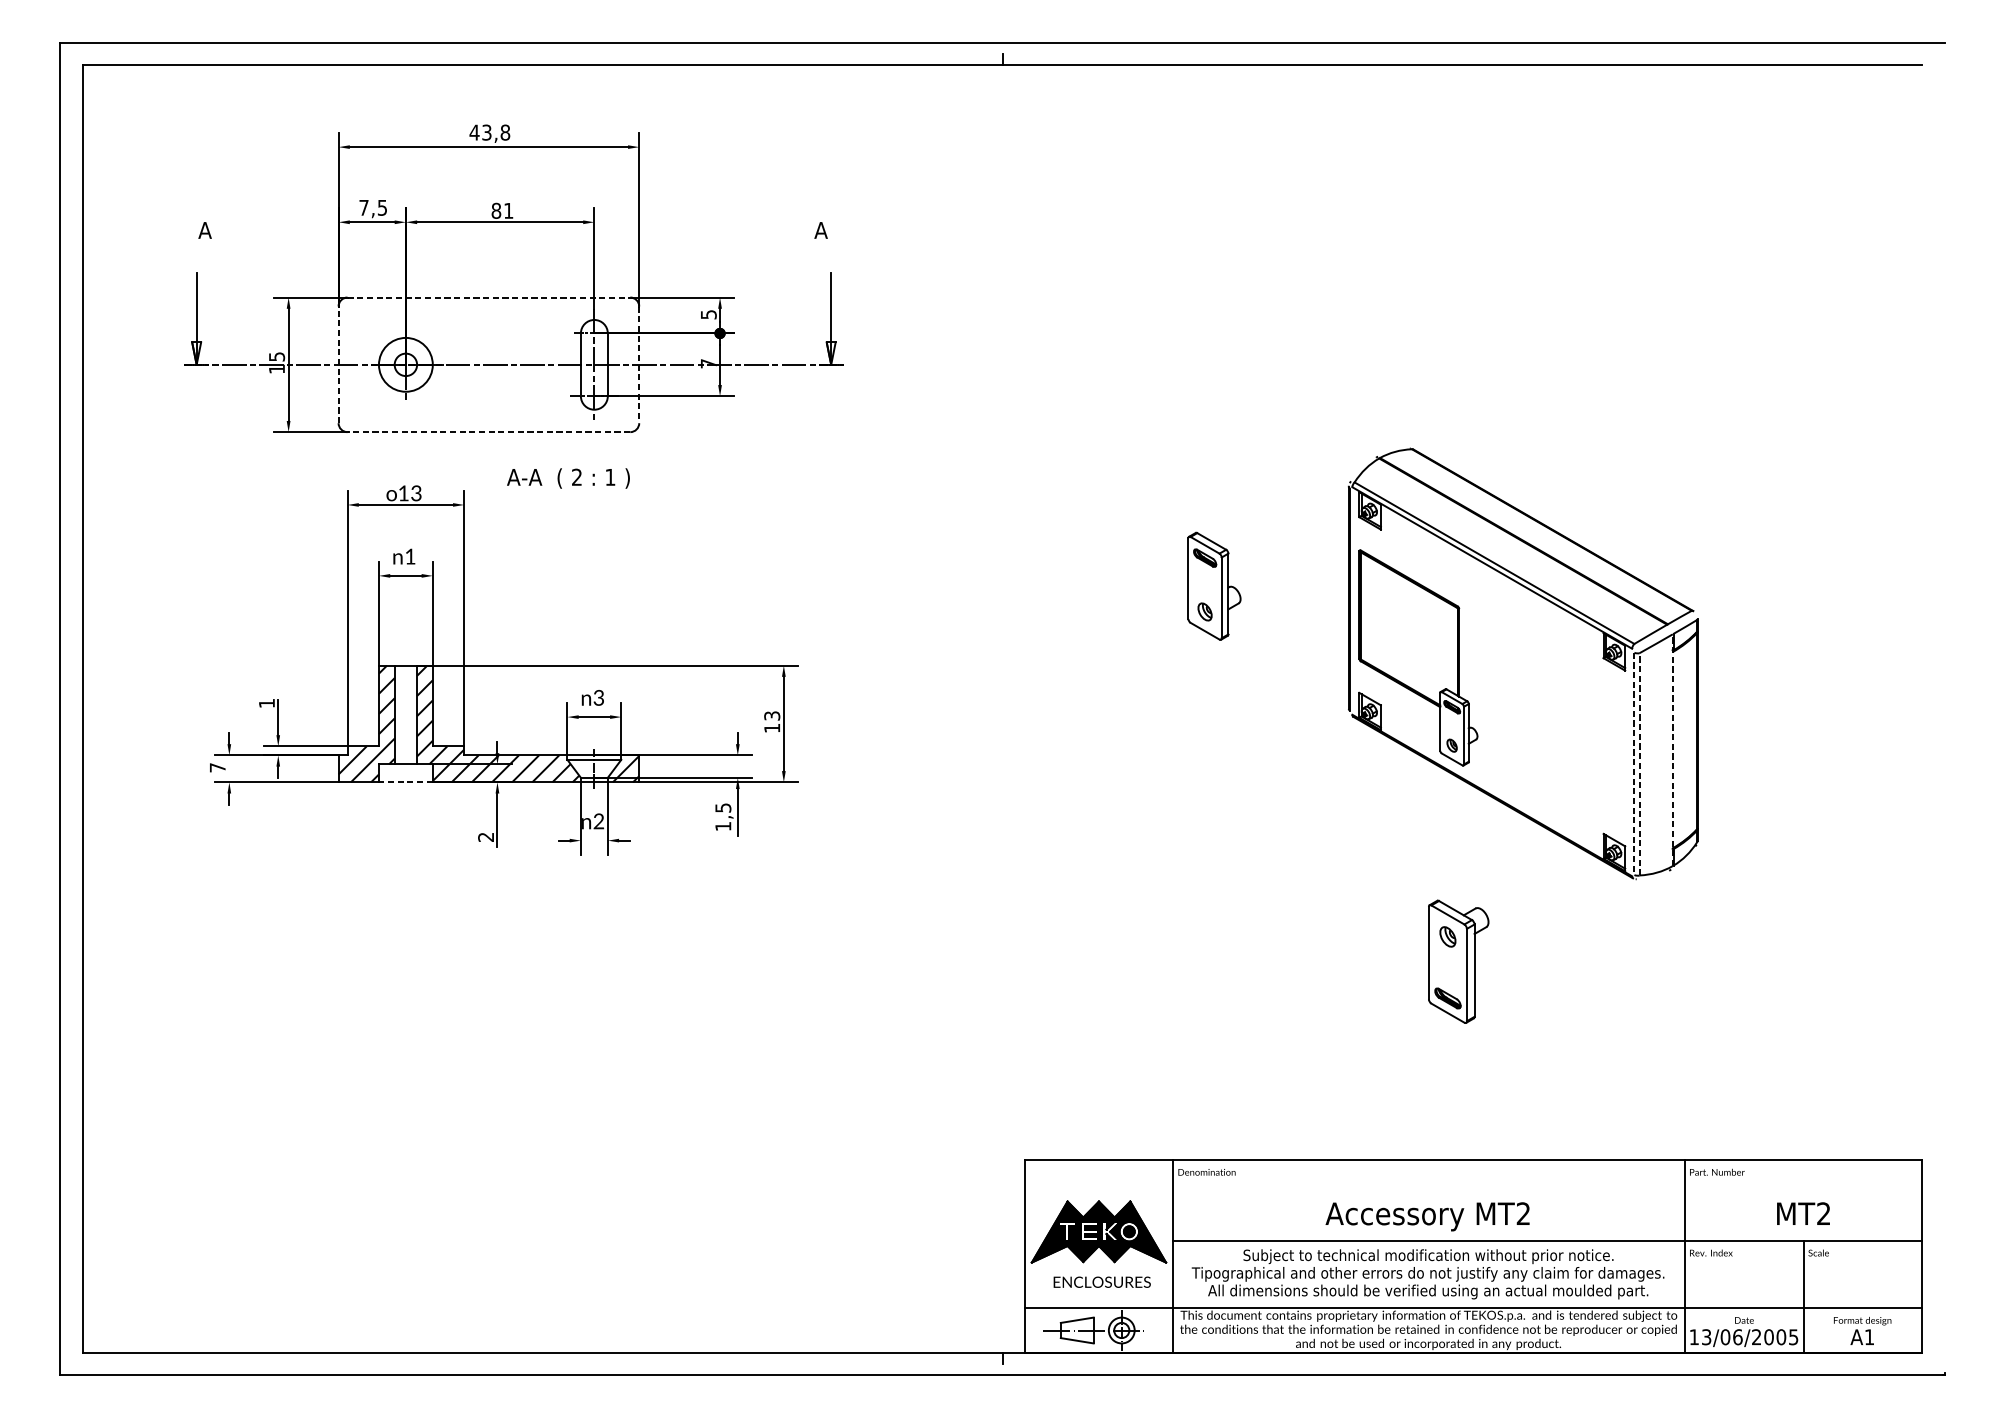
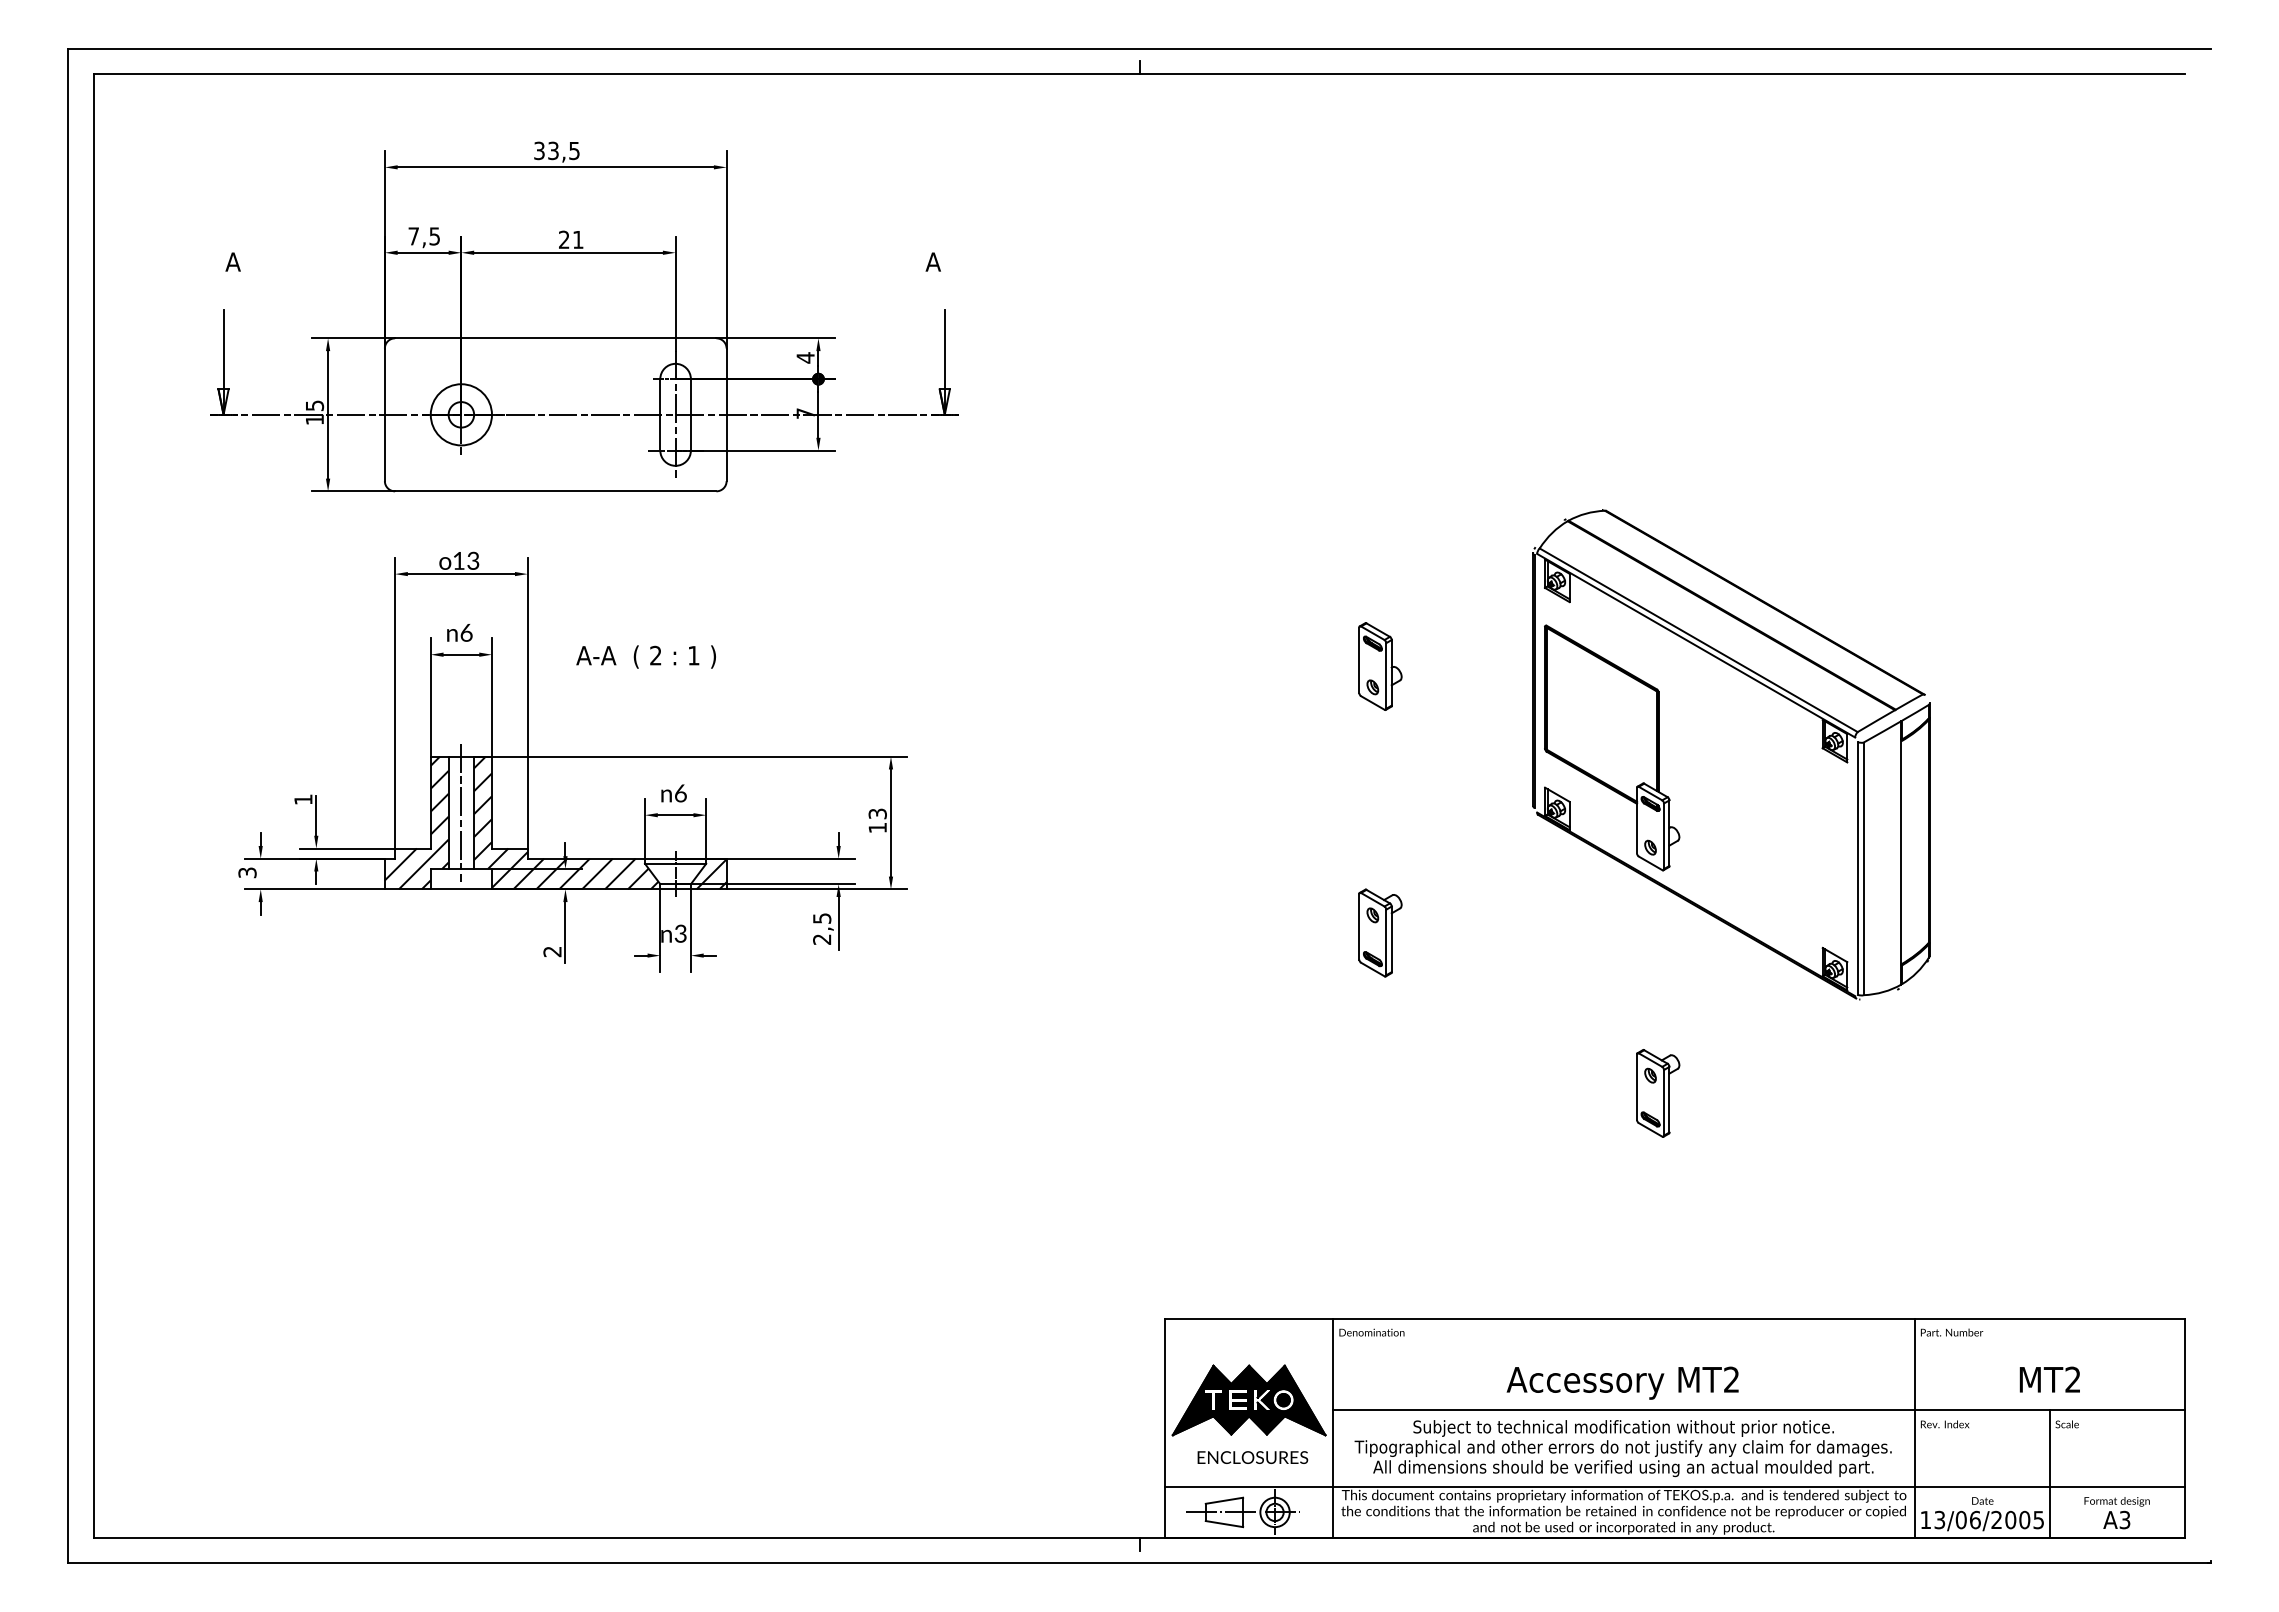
text: (489, 132) -> (556, 150), 43,8 -> 33,5
text: (495, 210) -> (563, 239), 81 -> 21
line: (488, 297) -> (555, 338), dashed -> solid
text: (708, 314) -> (805, 357), 5 -> 4
line: (338, 364) -> (384, 414), dashed -> solid
line: (639, 365) -> (726, 415), dashed -> solid
line: (488, 432) -> (555, 491), dashed -> solid
text: (567, 478) -> (645, 656), moved
text: (410, 556) -> (466, 632), 1 -> 6
part: (1214, 586) -> (1380, 666), size x0.71
text: (598, 698) -> (680, 793), 3 -> 6
line: (405, 714) -> (461, 812), added
line: (1672, 749) -> (1901, 852), dashed -> solid
line: (1634, 763) -> (1857, 868), dashed -> solid
line: (1639, 763) -> (1863, 868), dashed -> solid
text: (217, 767) -> (247, 872), 7 -> 3
line: (405, 782) -> (461, 889), dashed -> solid
part: (1214, 820) -> (1380, 932), added
text: (598, 823) -> (680, 936), 2 -> 3
text: (723, 826) -> (822, 939), 1,5 -> 2,5
part: (1459, 961) -> (1658, 1093), size x0.62
text: (1869, 1336) -> (2124, 1519), A1 -> A3

